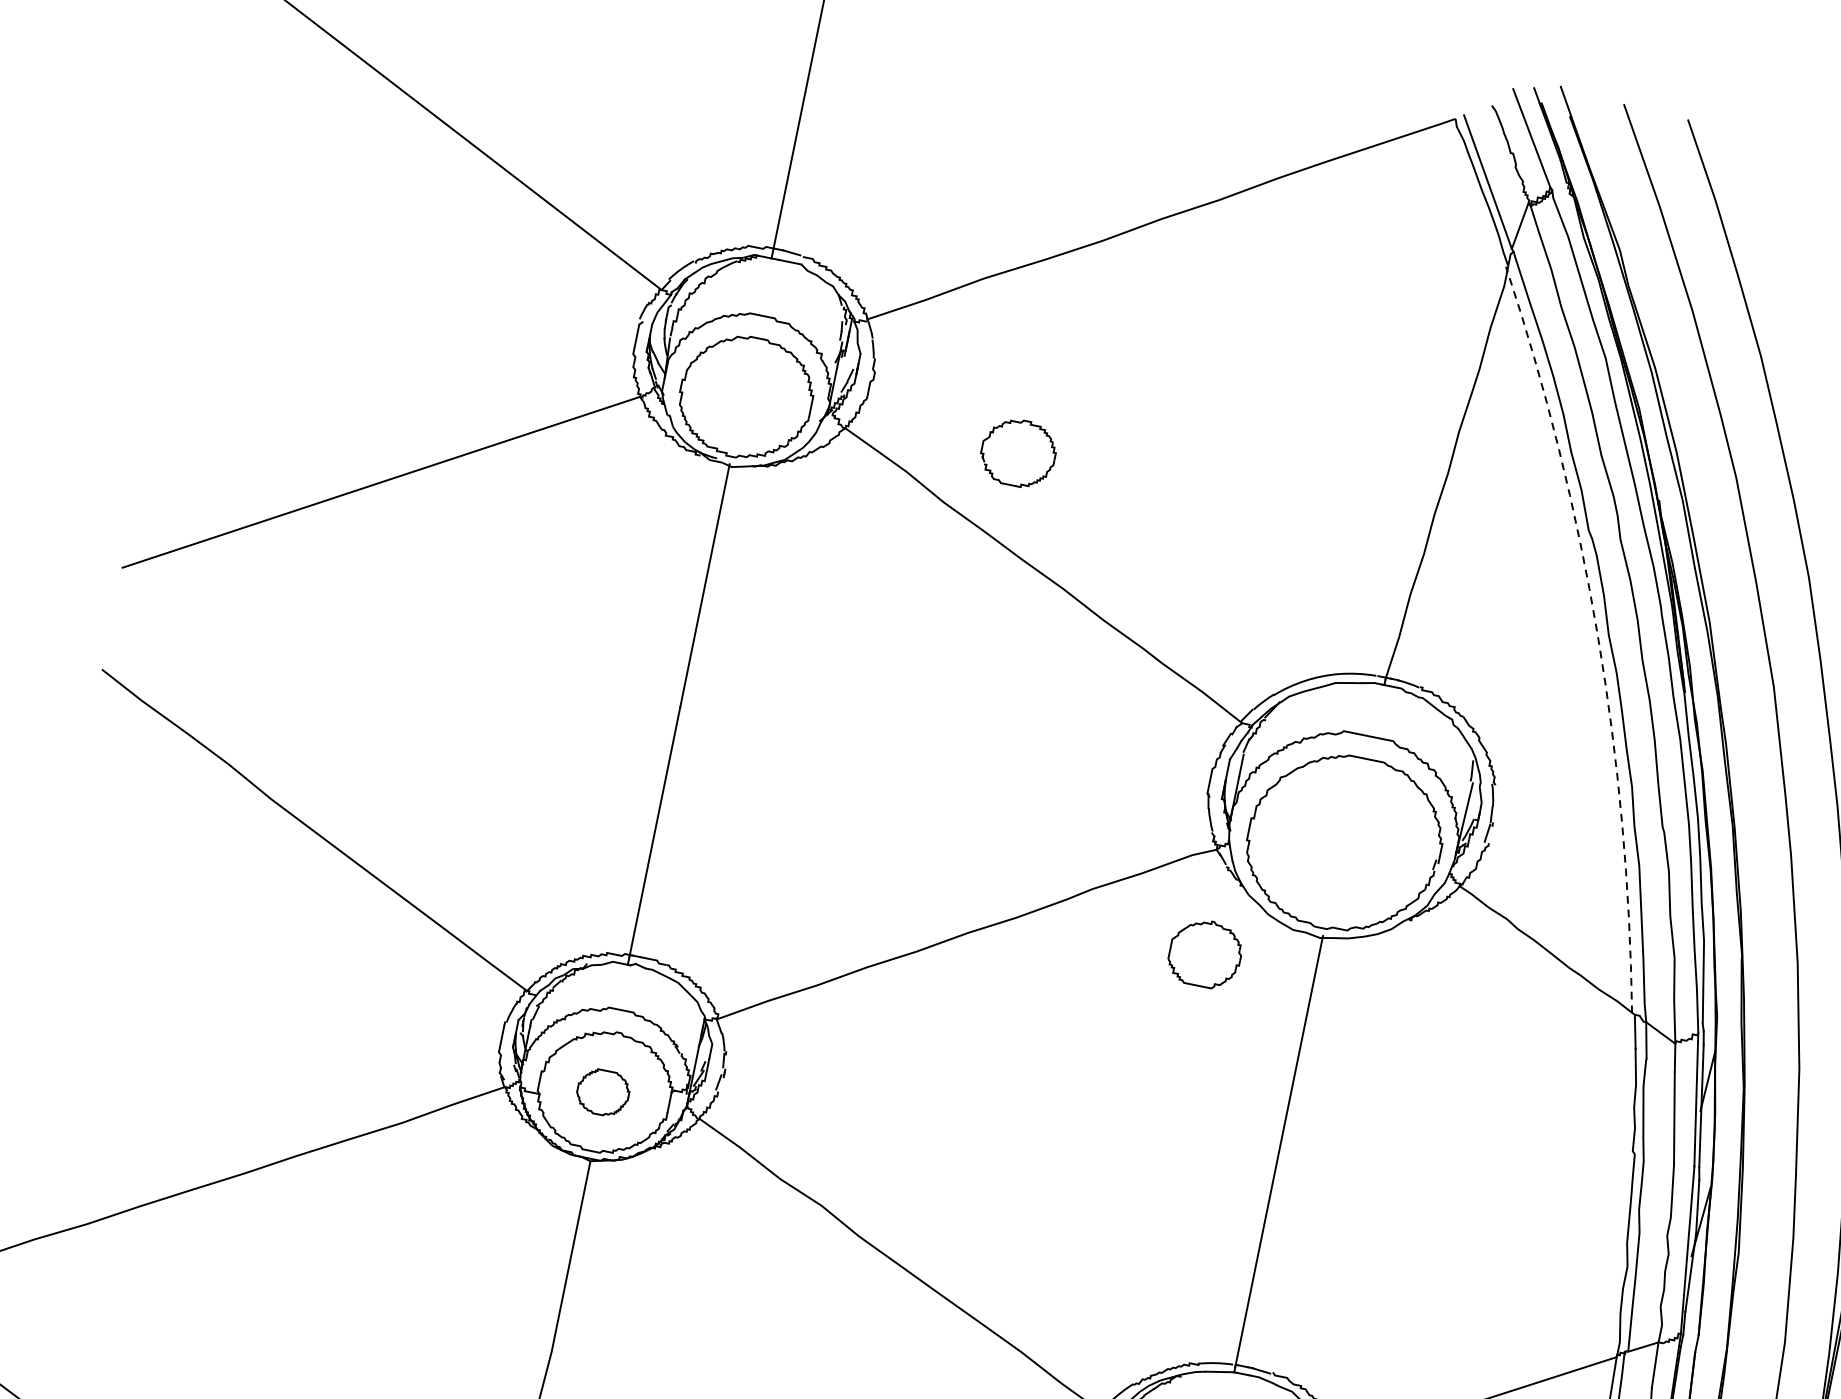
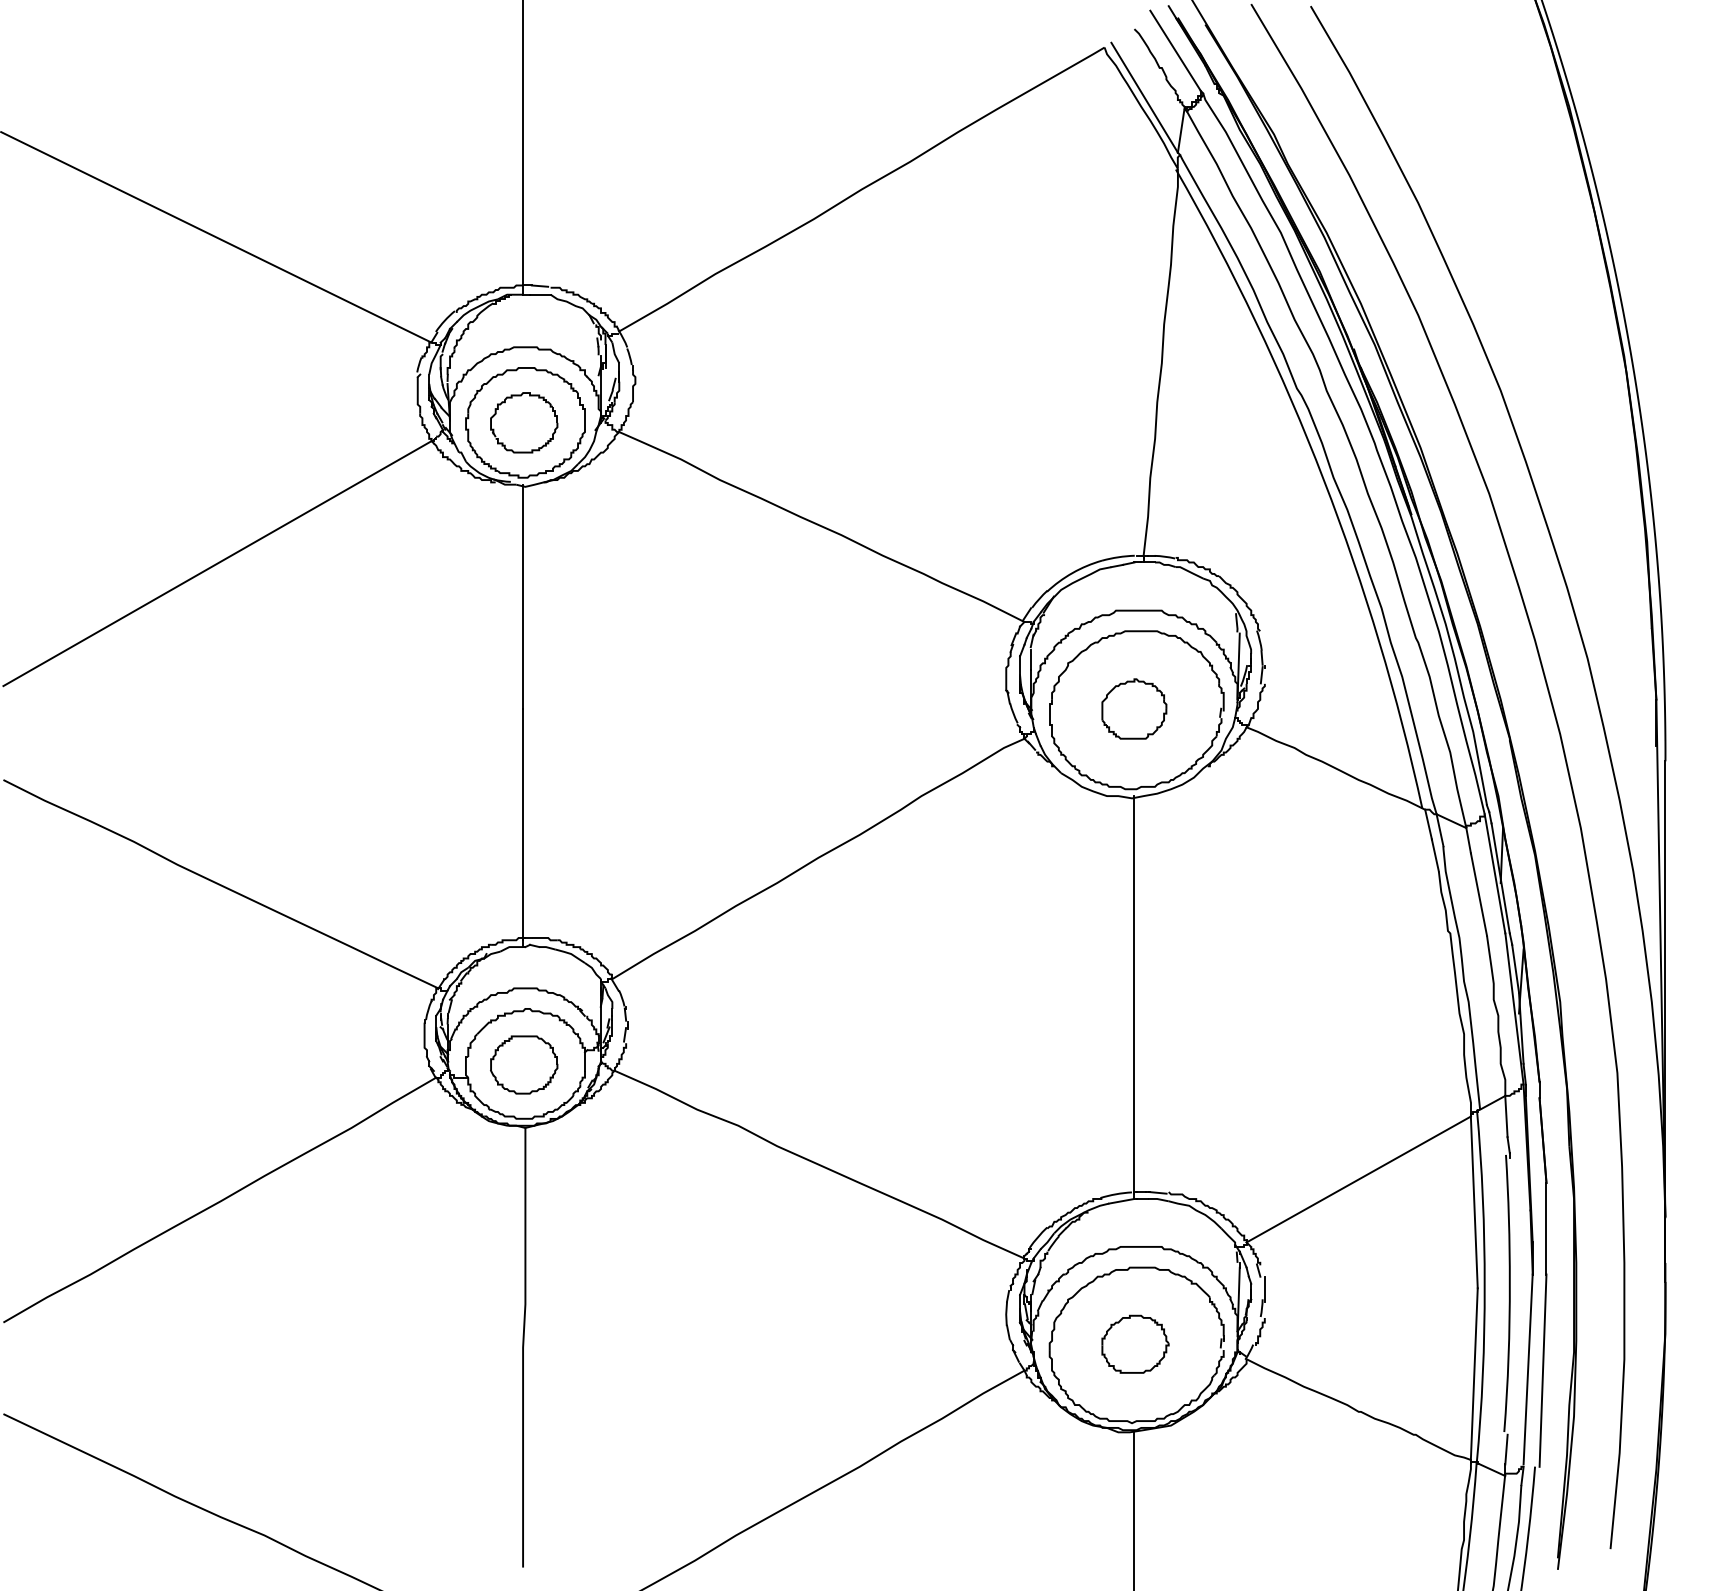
part: (1018, 452) -> (524, 422), moved
arc: (1597, 634) -> (1323, 479), dashed -> solid
part: (1205, 953) -> (1134, 708), moved
part: (603, 1092) -> (524, 1064), size x1.43

